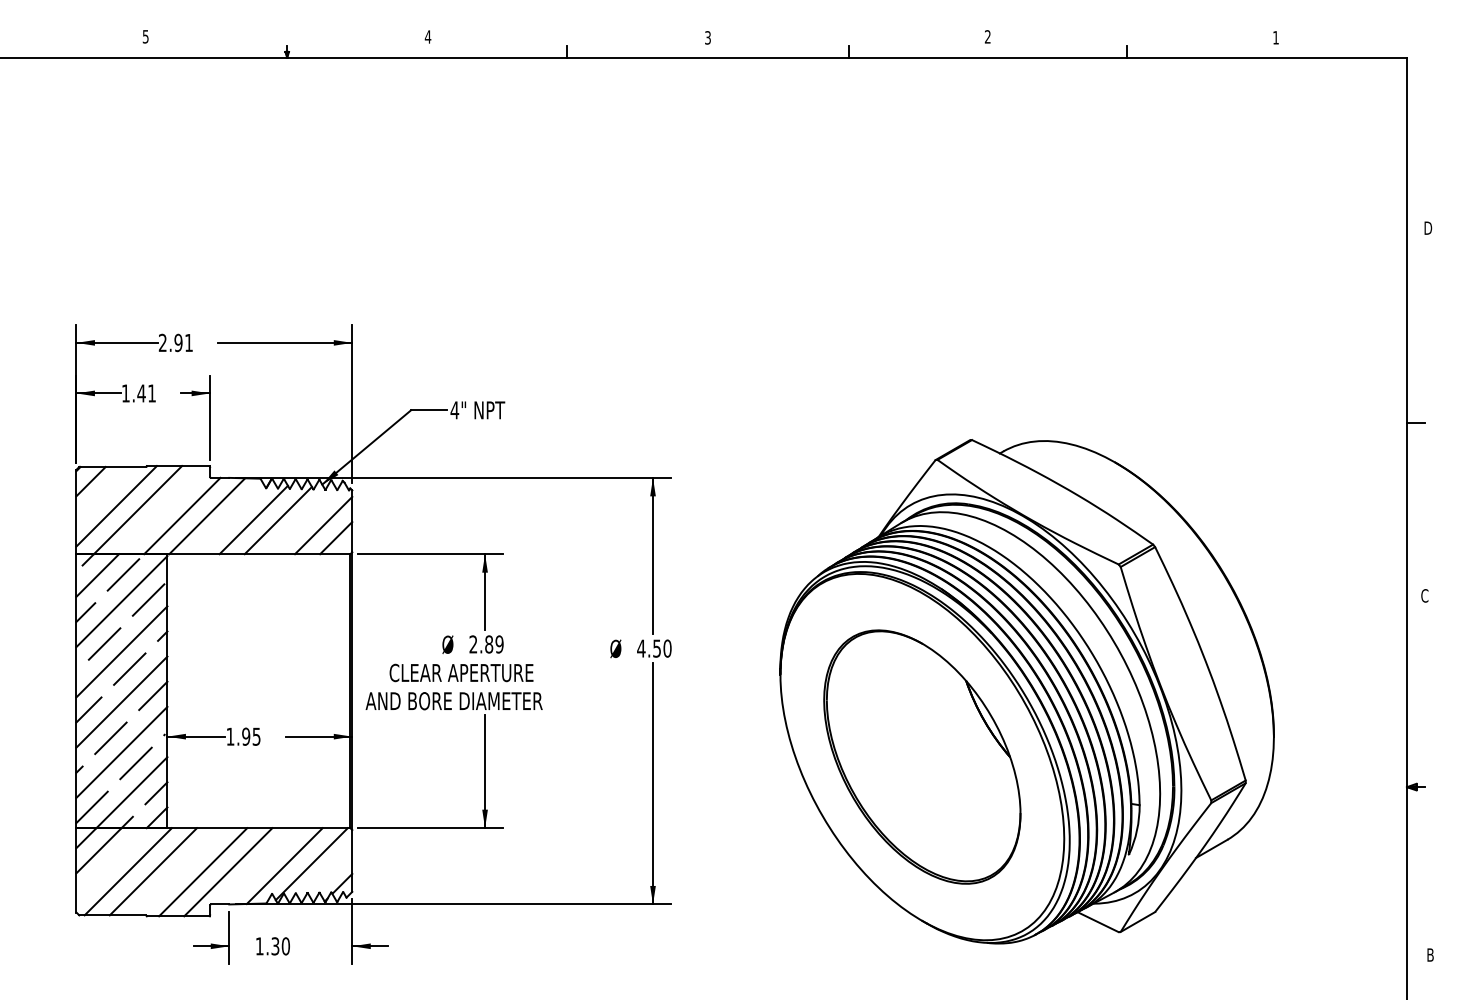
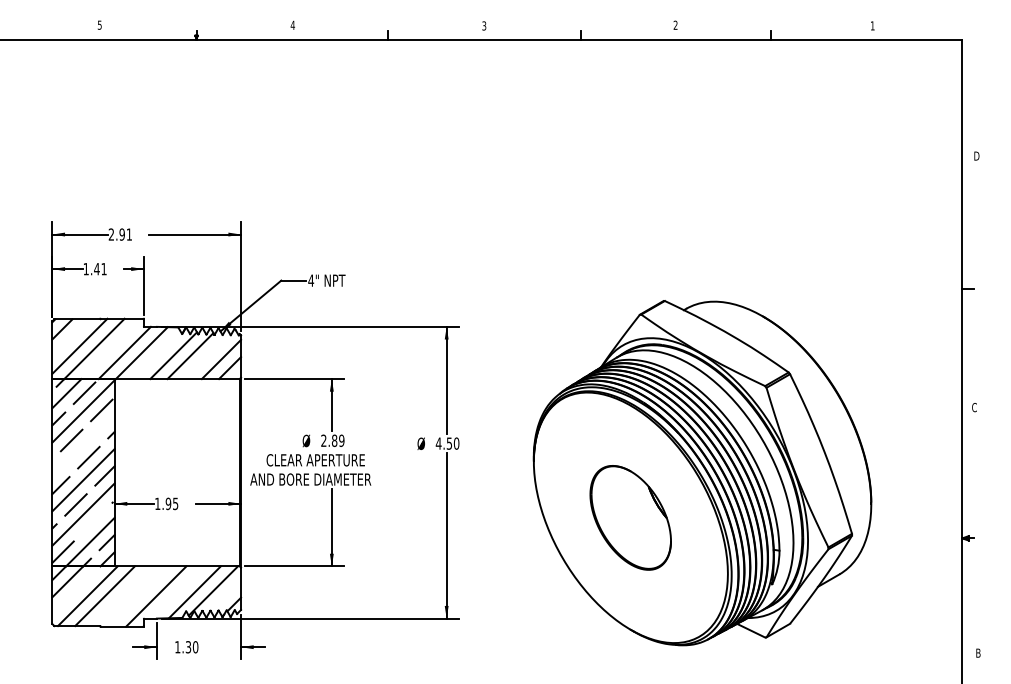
line: (121, 651) -> (83, 445), removed
part: (921, 756) -> (630, 517), size x0.6
line: (135, 762) -> (92, 521), removed
line: (202, 872) -> (138, 596), removed

